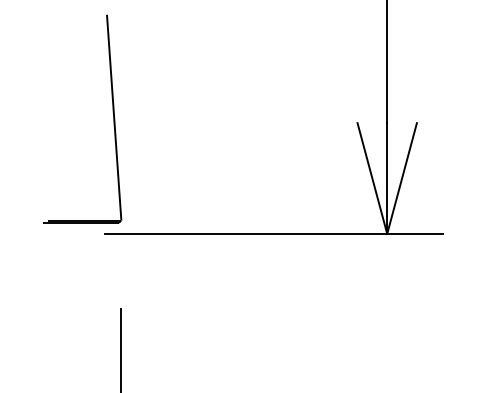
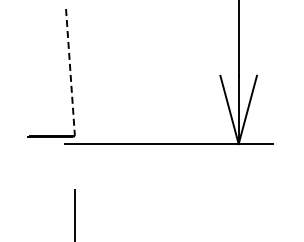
line: (114, 117) -> (70, 72), solid -> dashed

